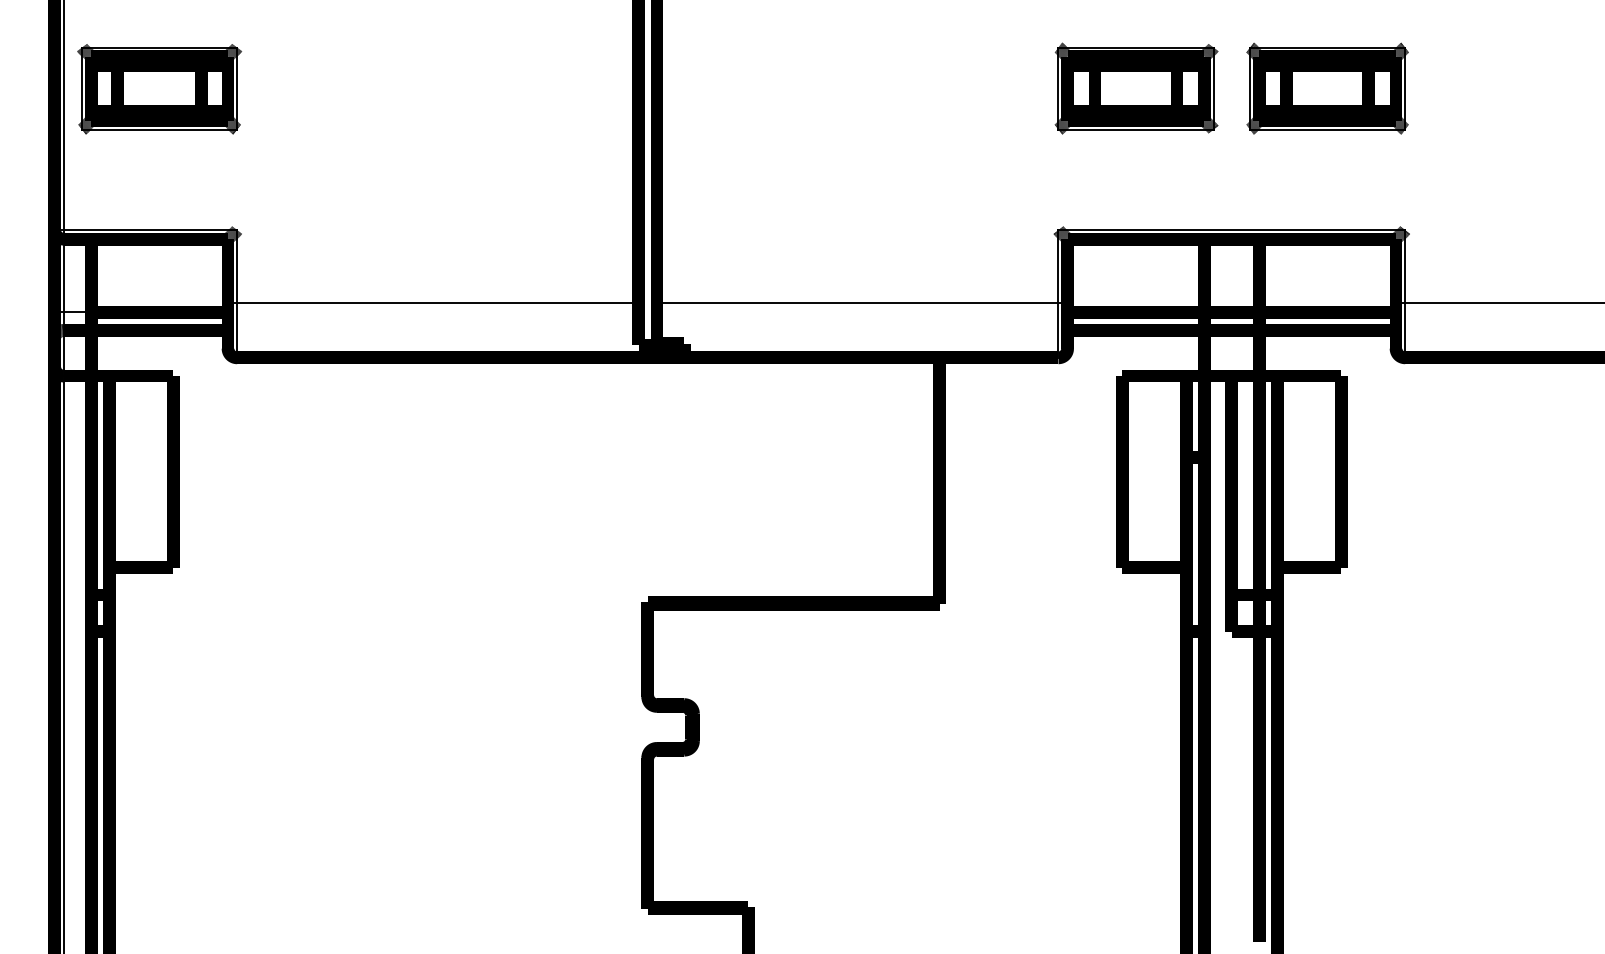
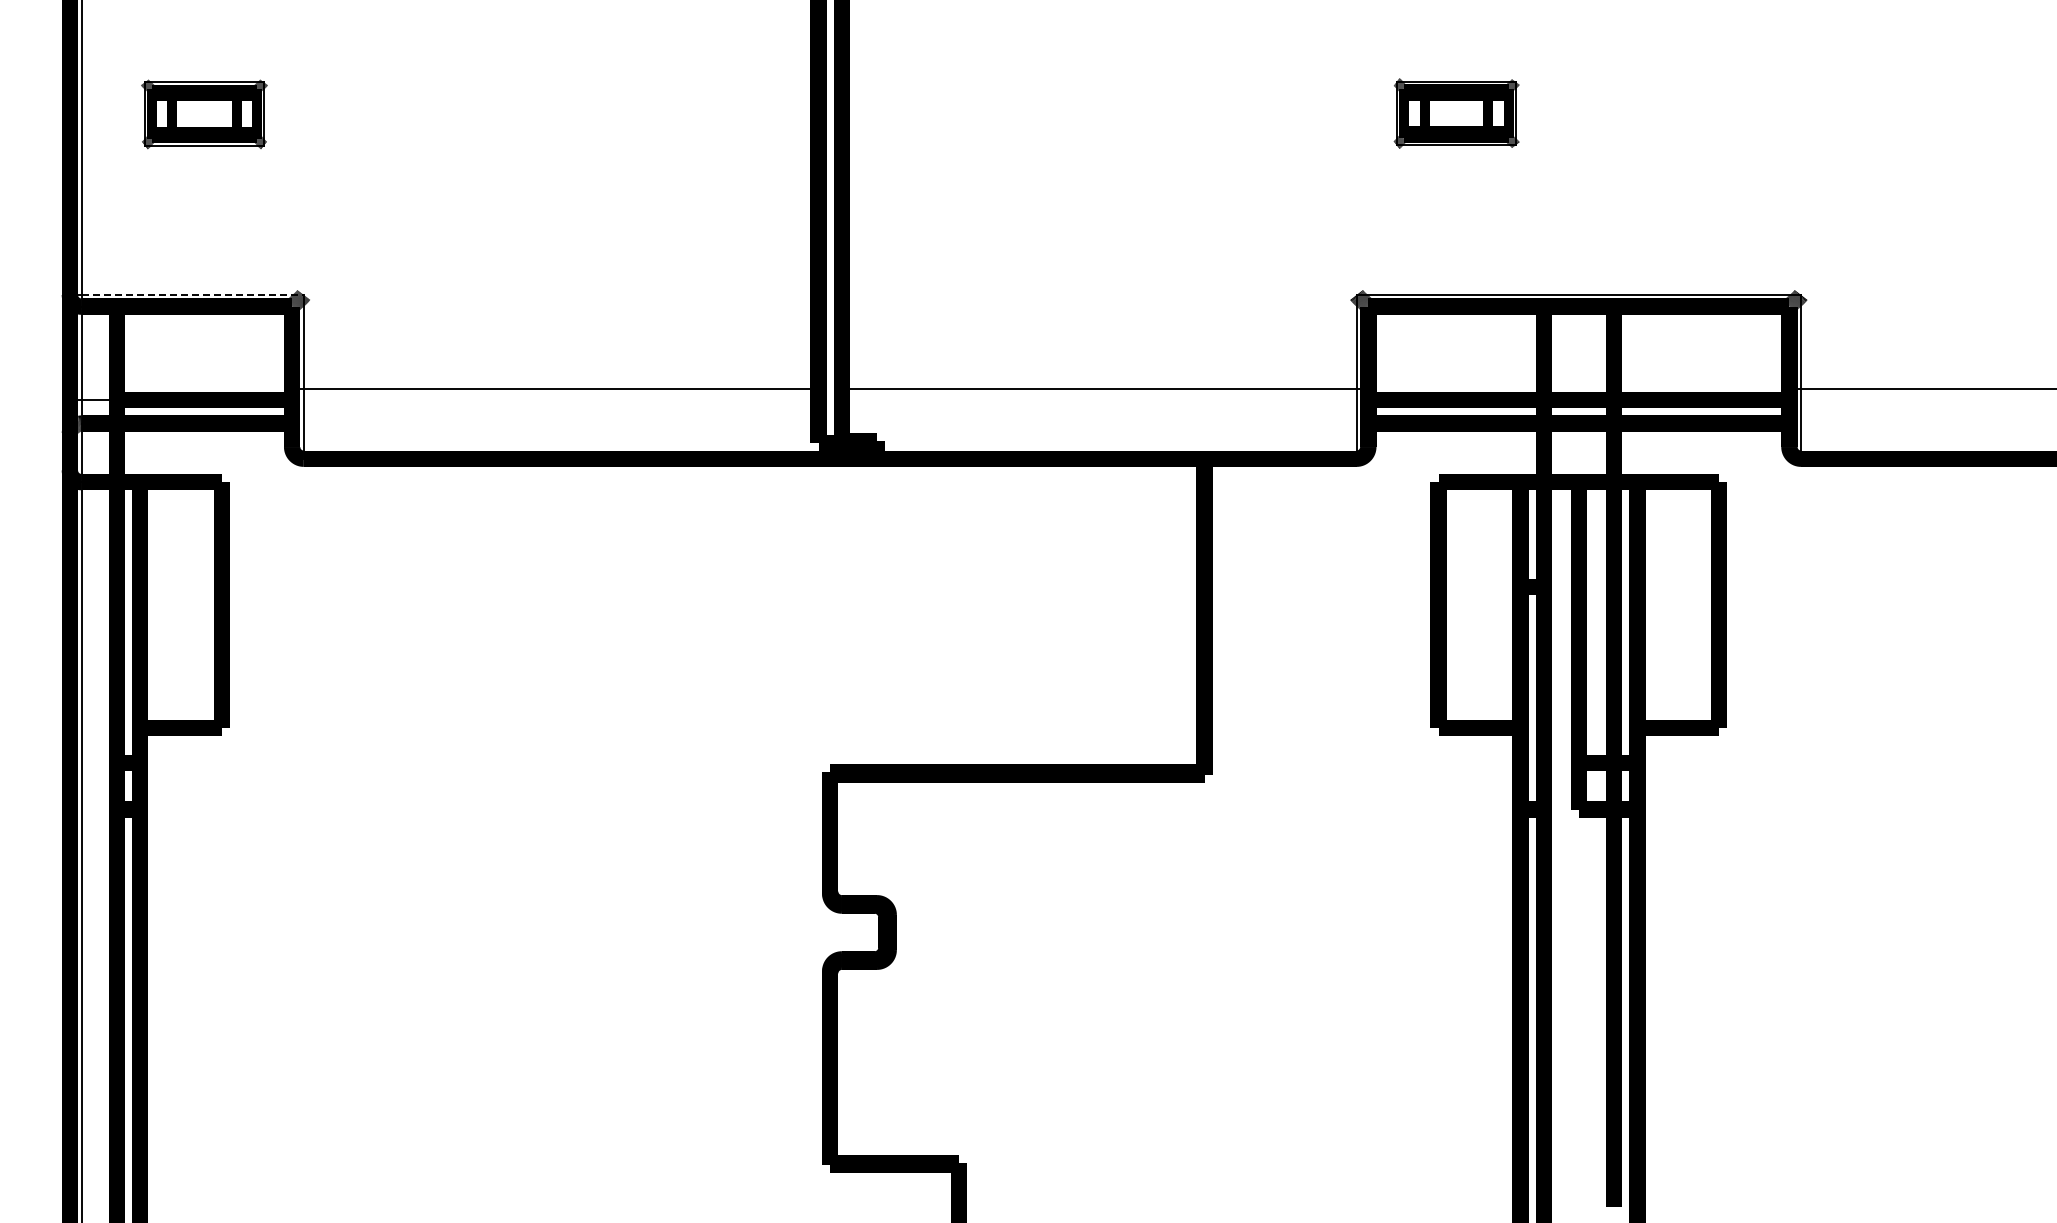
part: (1136, 88) -> (1456, 113), size x0.6
part: (1327, 88) -> (1701, 113), removed
part: (159, 89) -> (204, 114), size x0.6
line: (151, 229) -> (193, 294), solid -> dashed

